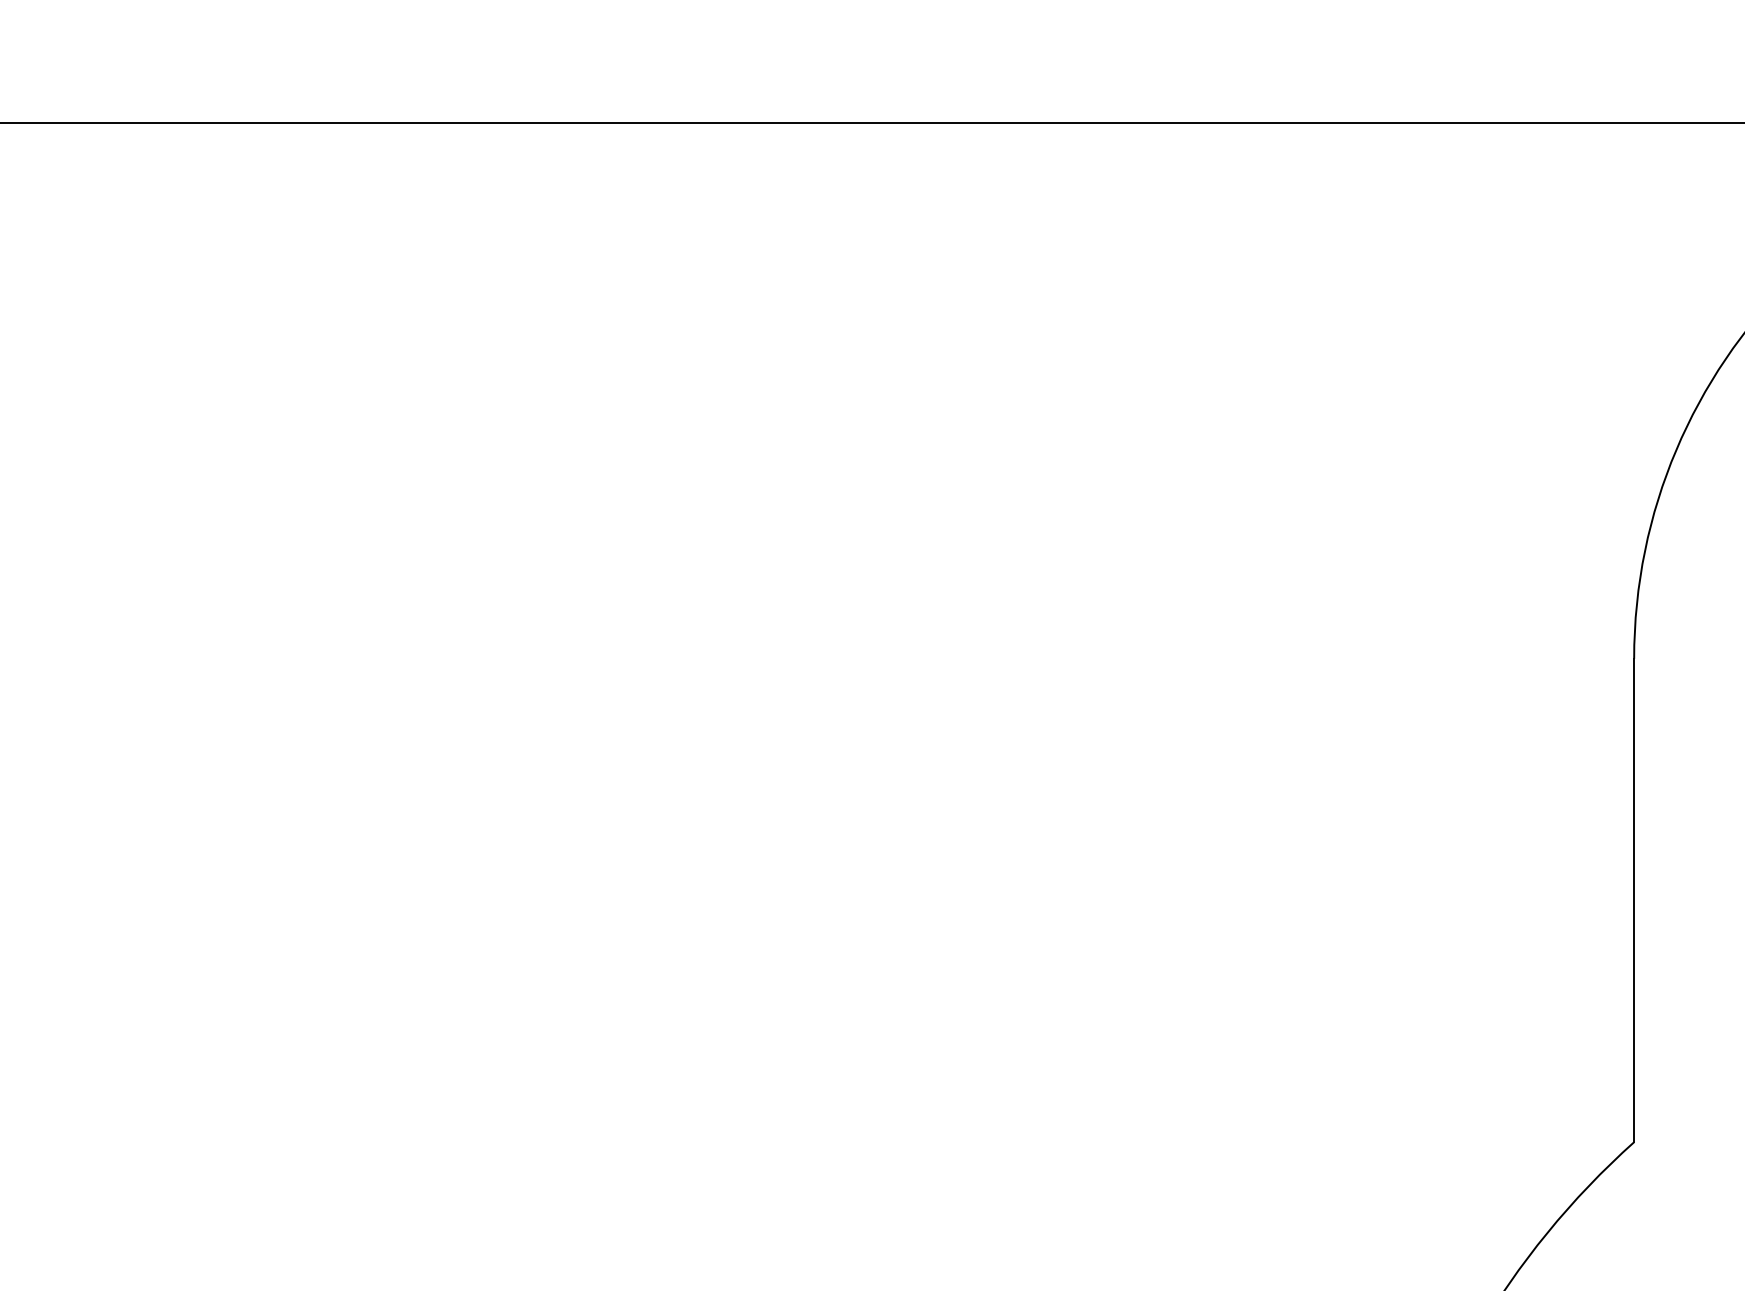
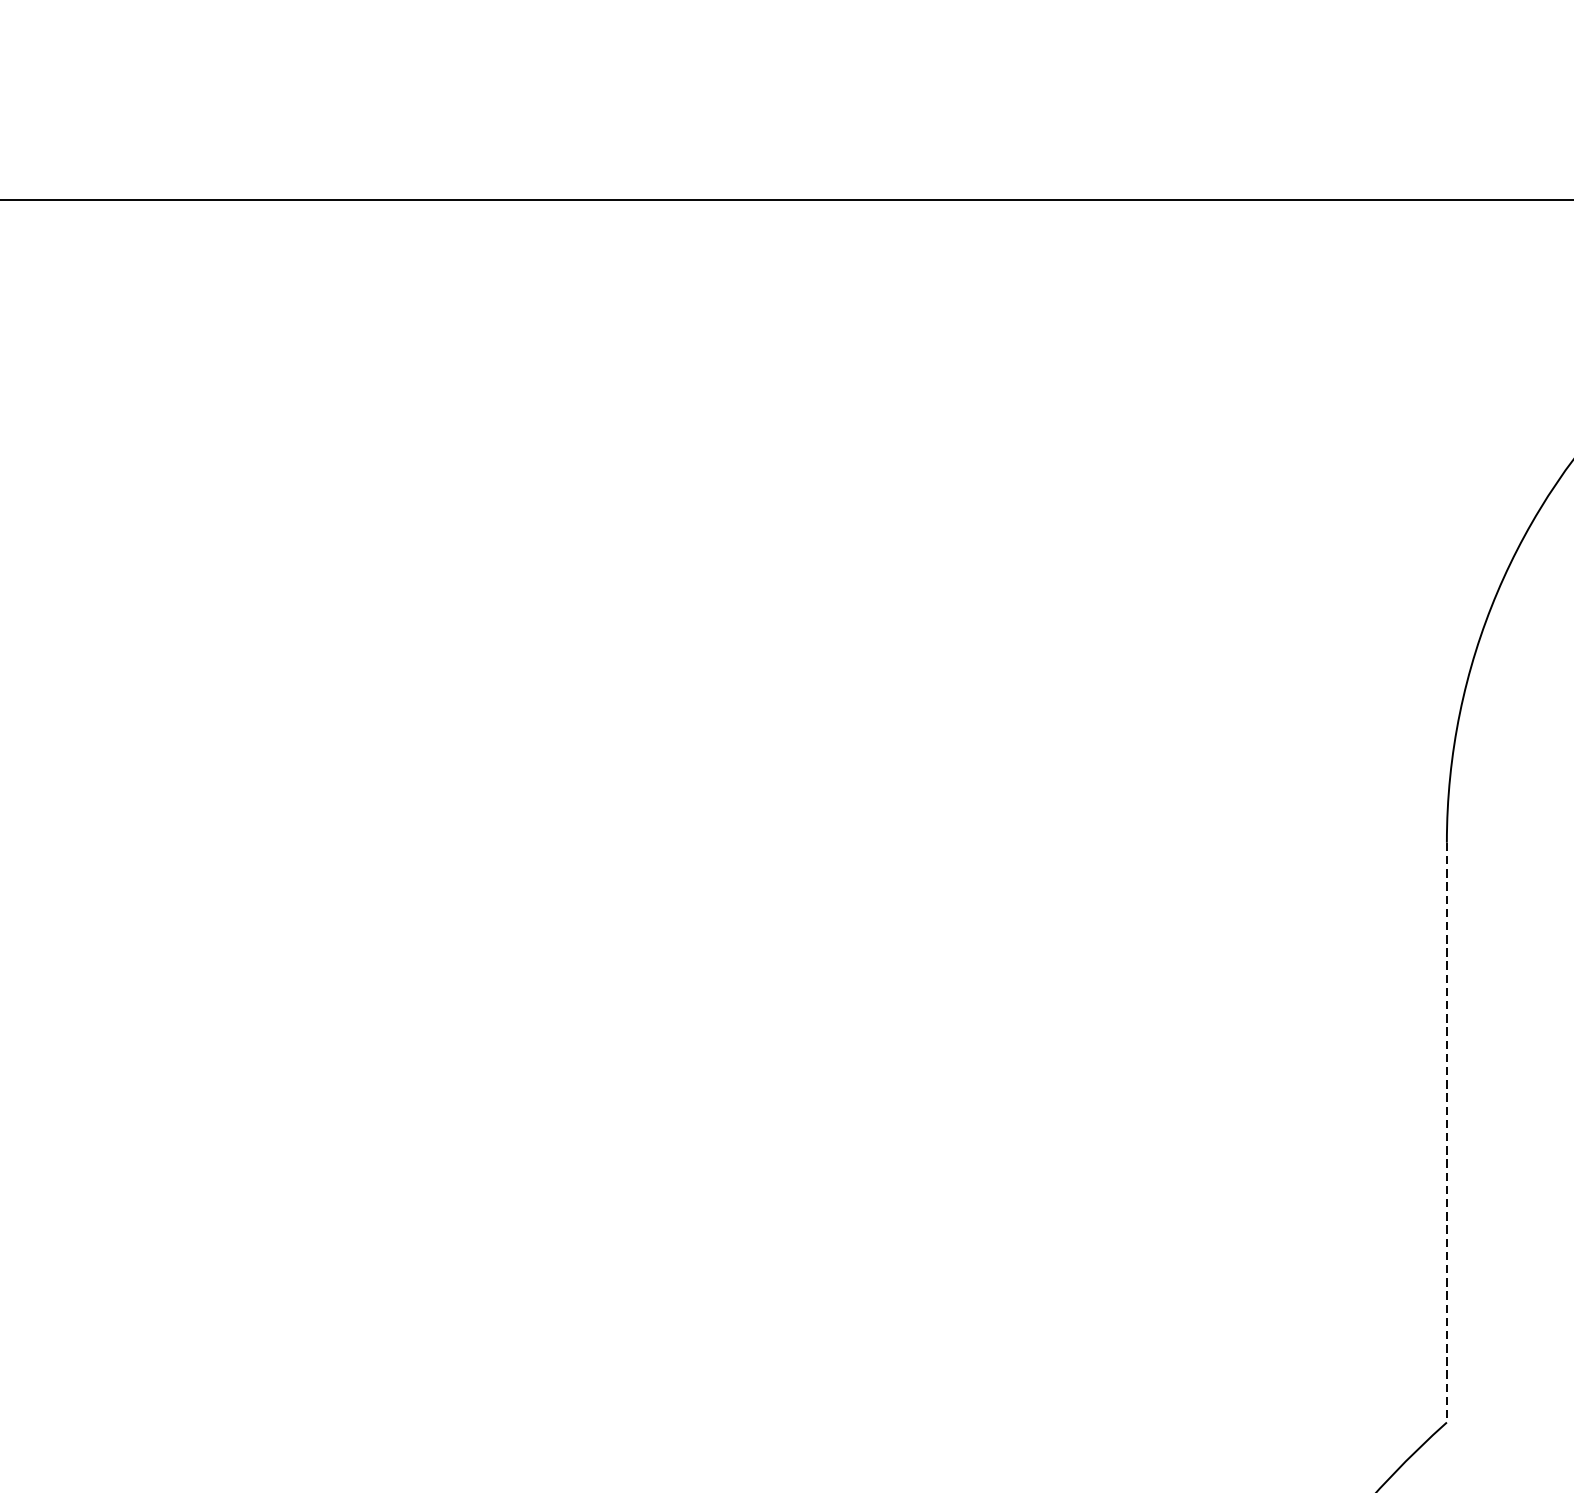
line: (1634, 900) -> (1447, 1132), solid -> dashed

